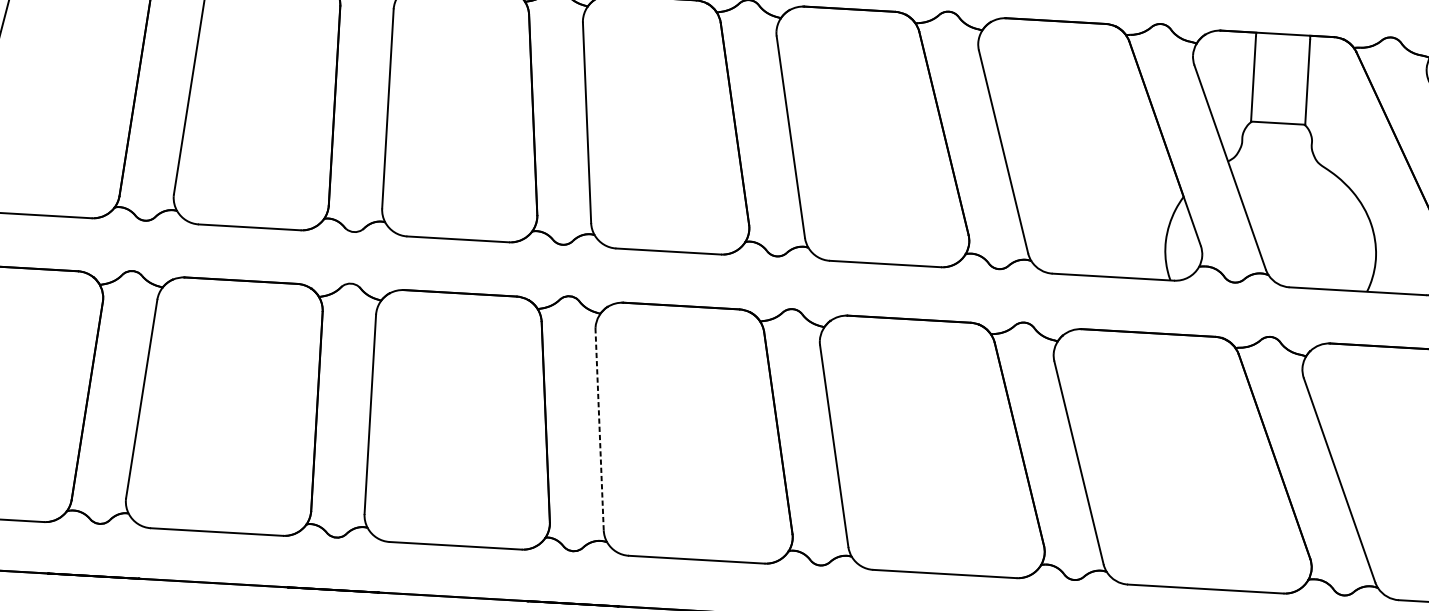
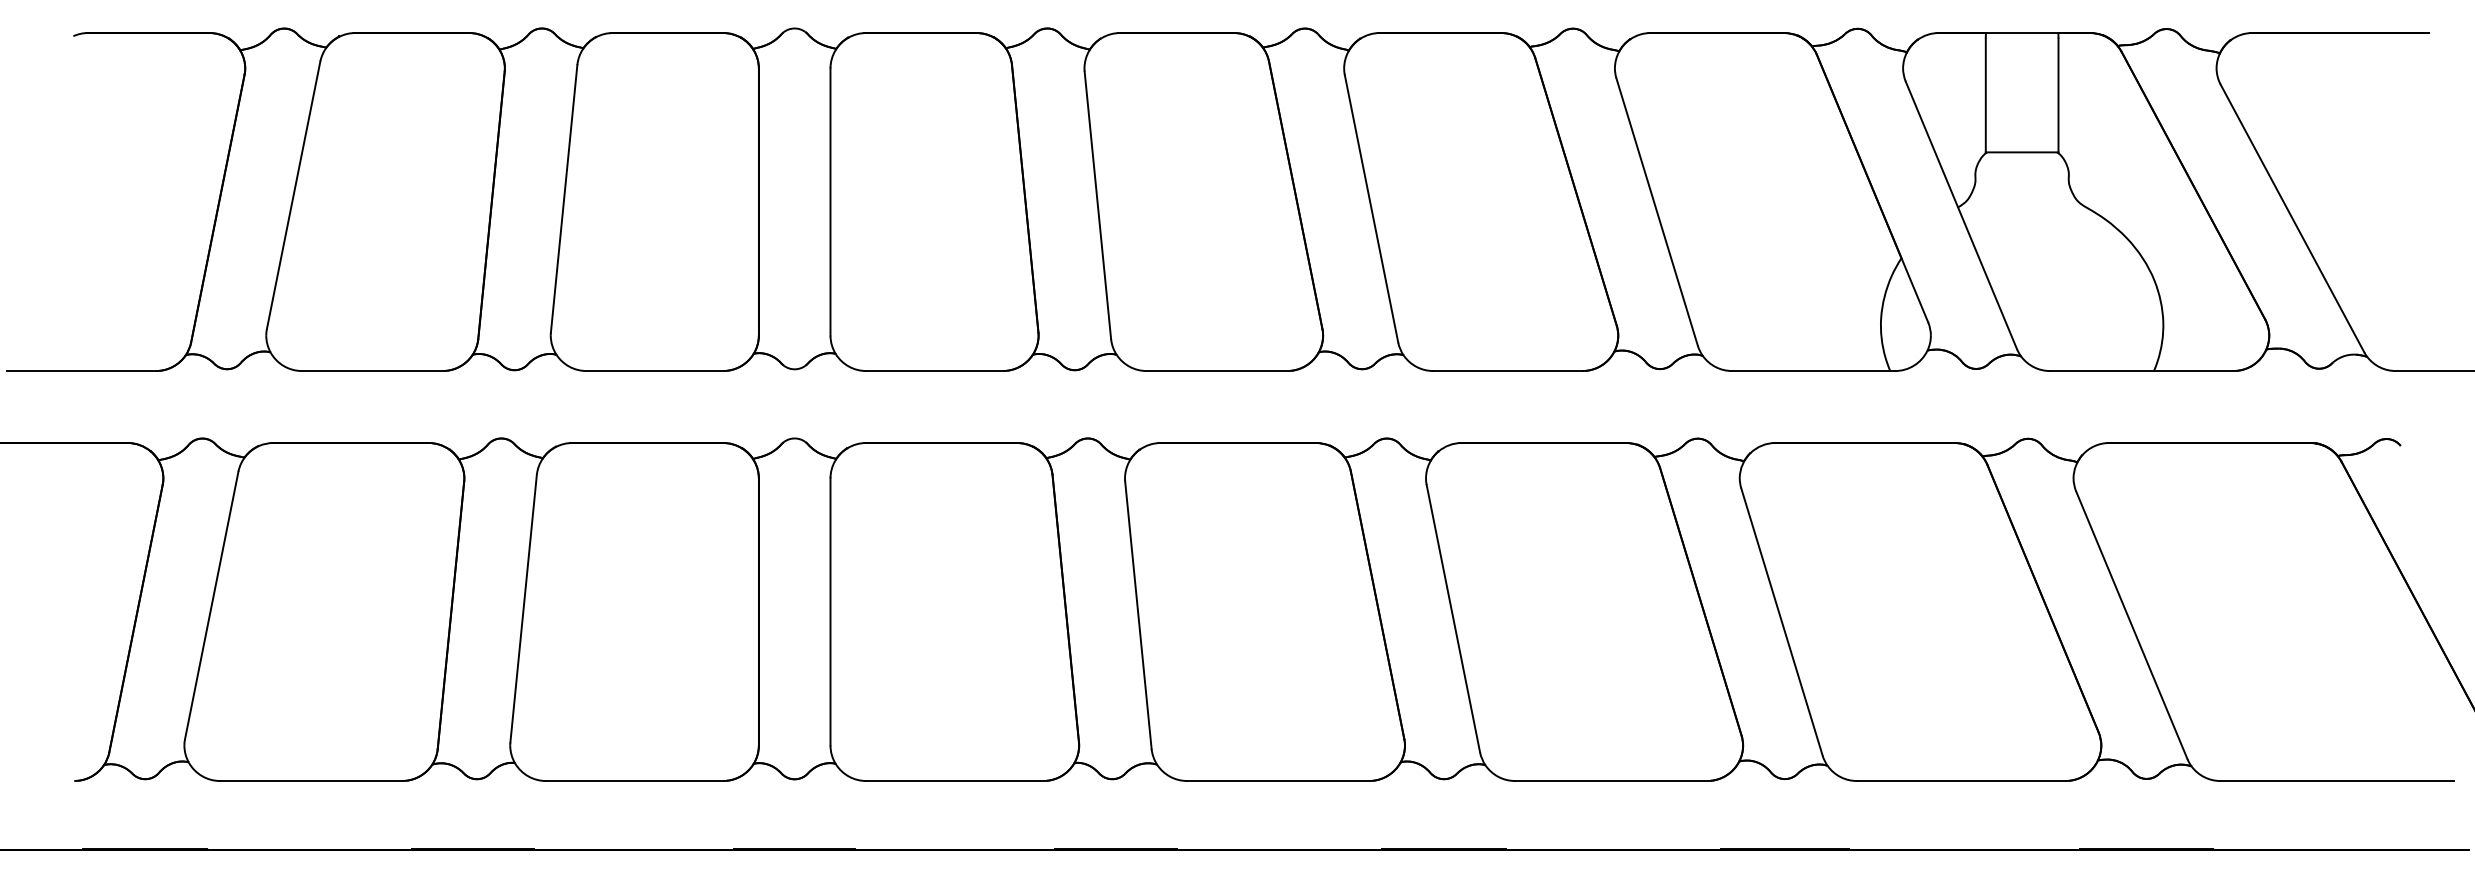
line: (599, 429) -> (1138, 614), dashed -> solid

